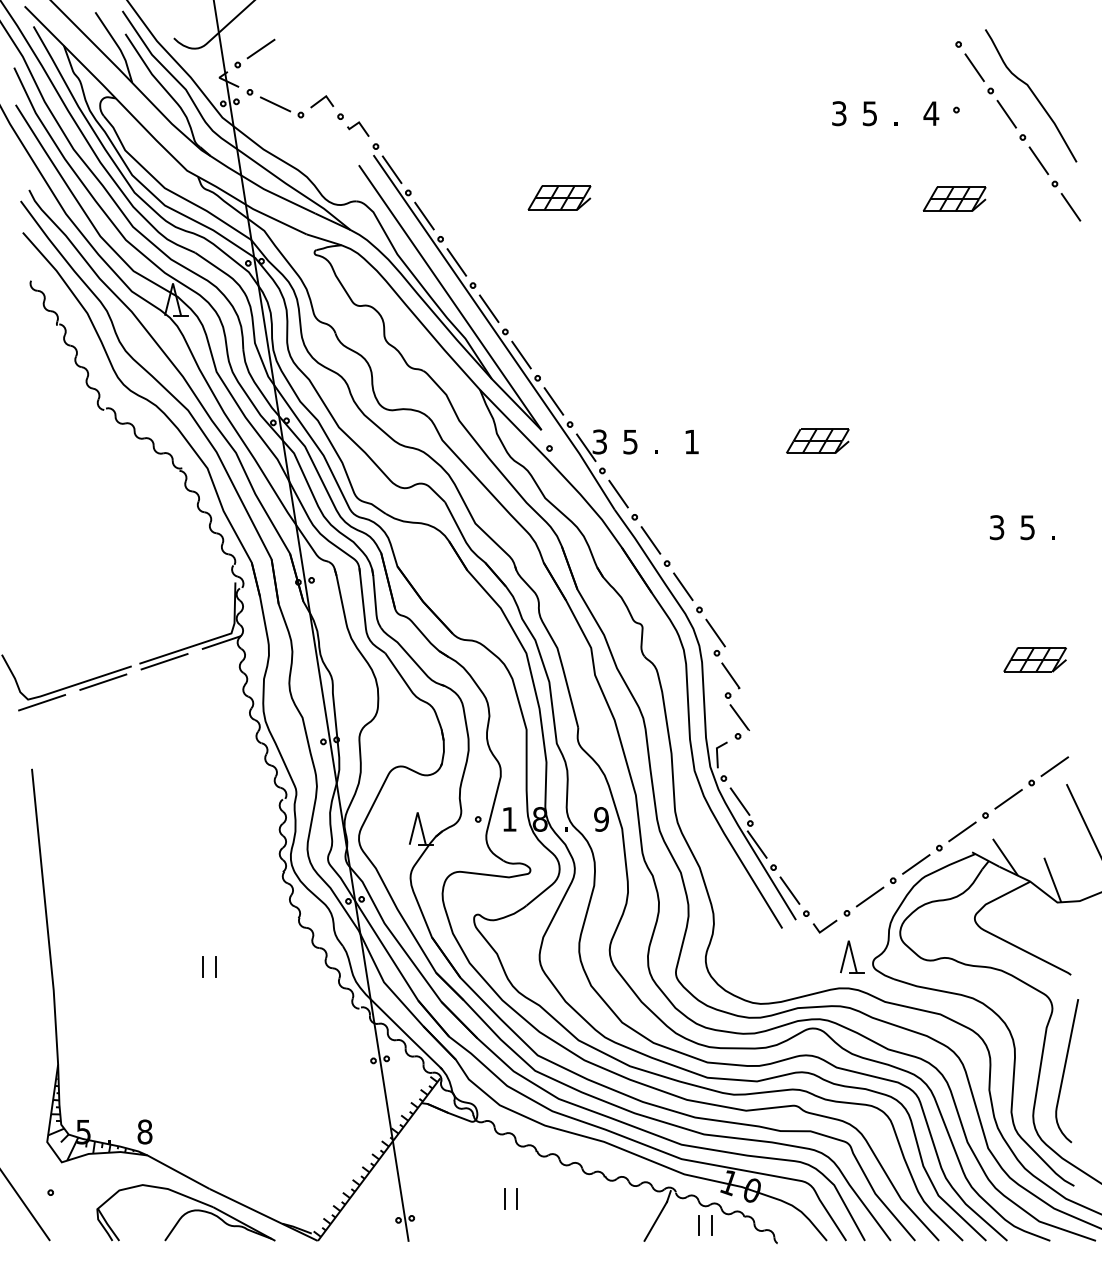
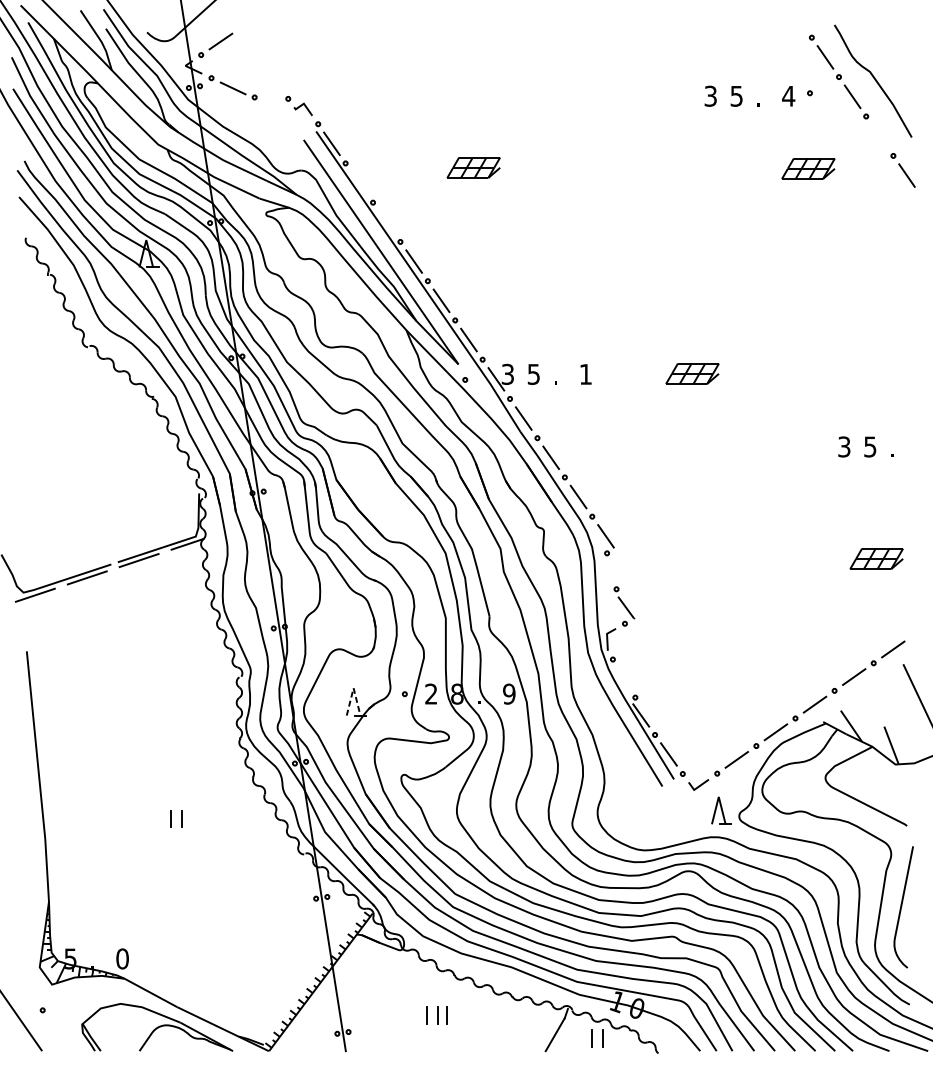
line: (322, 100) -> (272, 85), removed
line: (1038, 160) -> (879, 135), removed
line: (424, 215) -> (359, 182), removed
line: (456, 262) -> (386, 222), removed
line: (730, 675) -> (618, 572), removed
line: (739, 801) -> (626, 678), removed
line: (417, 812) -> (353, 688), solid -> dashed
text: (509, 819) -> (431, 694), 1 -> 2
text: (144, 1132) -> (122, 959), 8 -> 0
line: (527, 1198) -> (446, 1015), added

